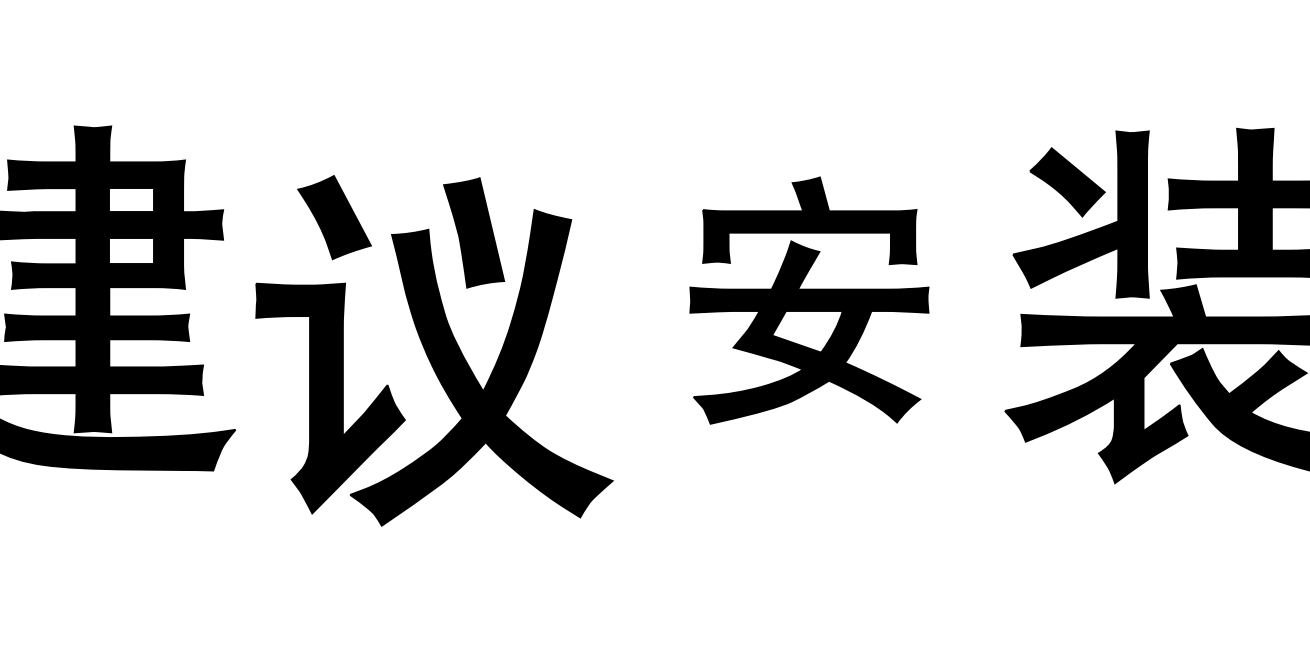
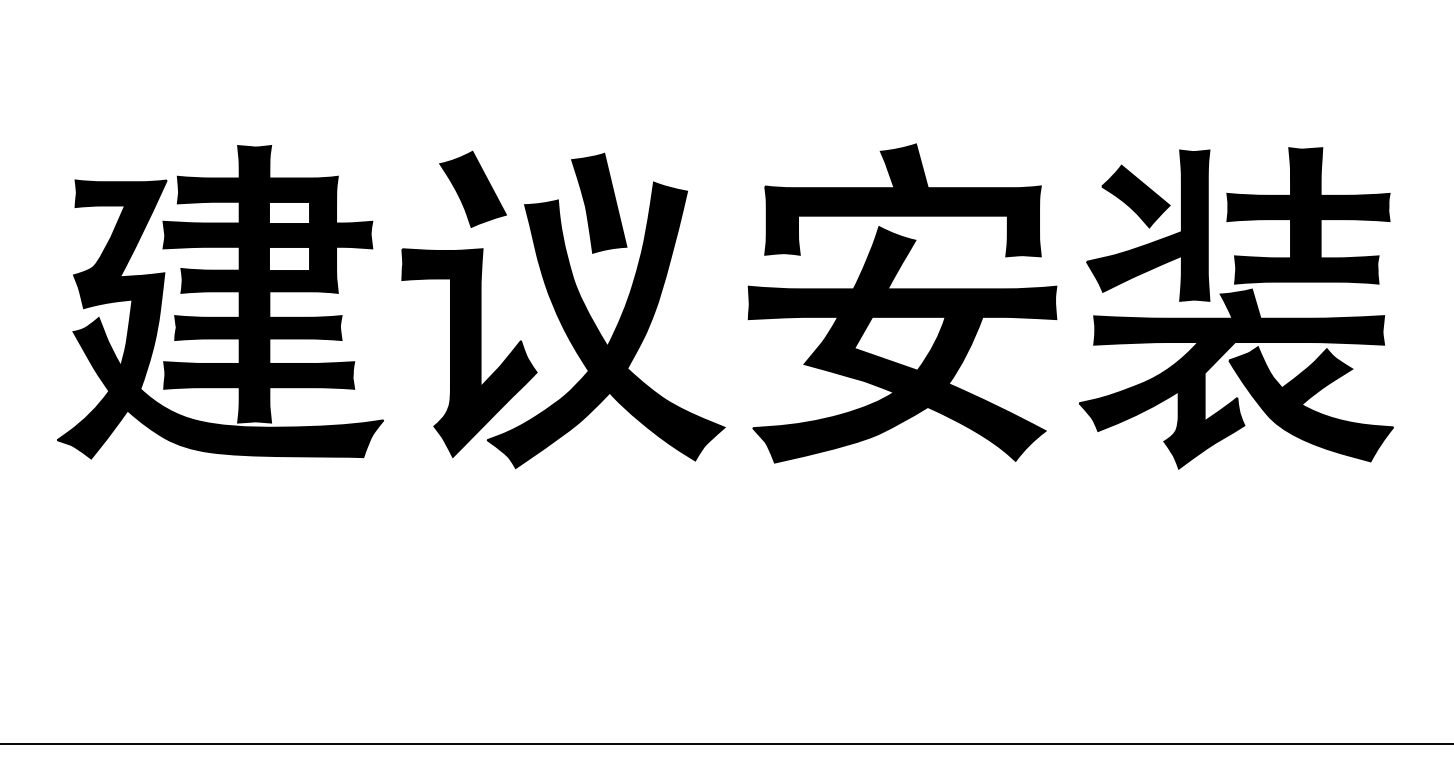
part: (809, 300) -> (902, 303), size x1.43
part: (434, 350) -> (563, 309), moved

